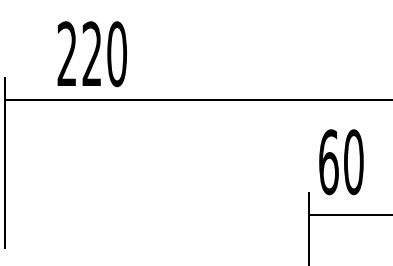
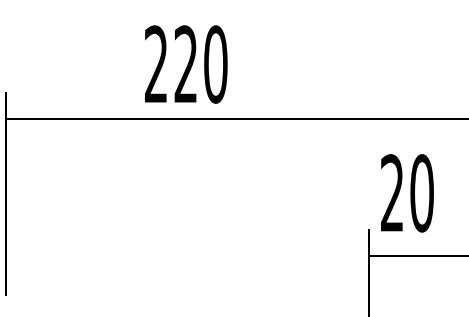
text: (92, 54) -> (186, 64), moved
text: (328, 162) -> (392, 193), 60 -> 20

